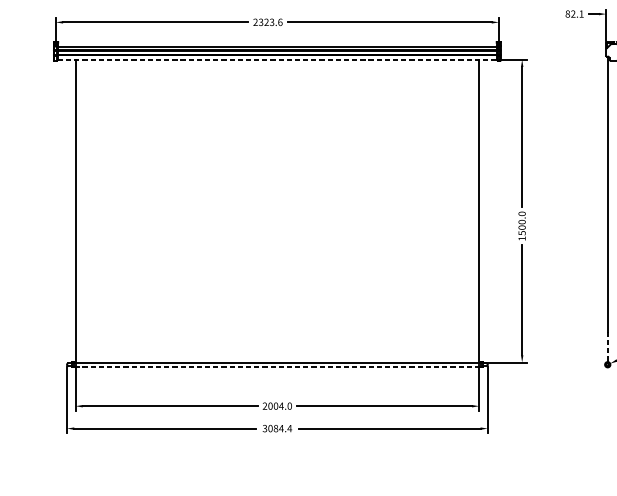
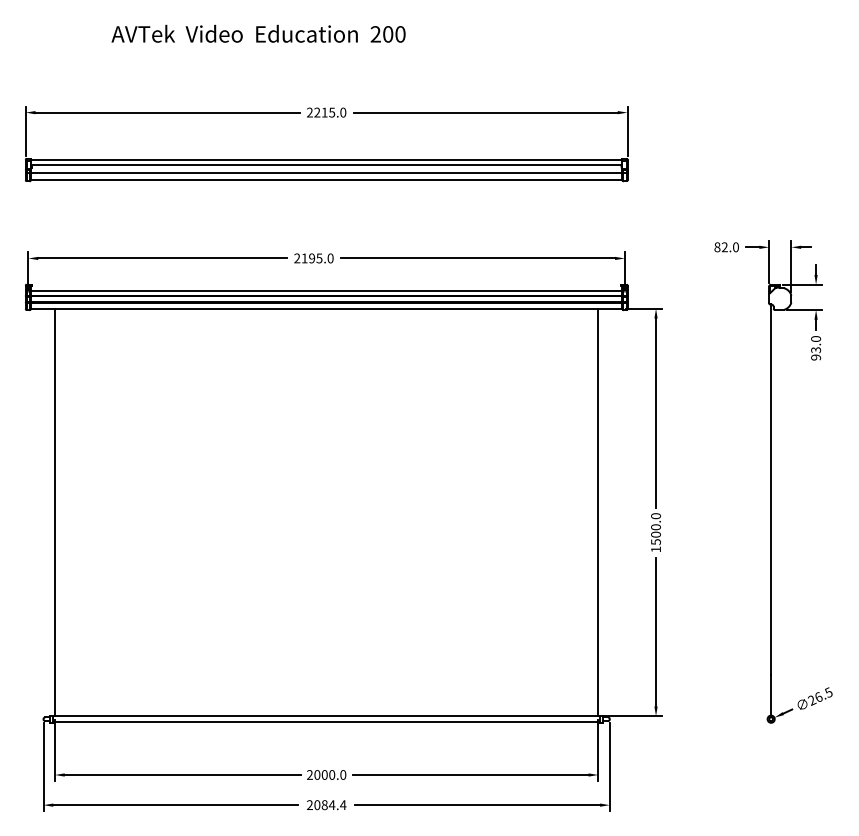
text: (581, 14) -> (735, 247), 82.1 -> 82.0
text: (270, 22) -> (317, 258), 2323.6 -> 2195.0
line: (278, 59) -> (327, 308), dashed -> solid
line: (607, 347) -> (771, 695), dashed -> solid
line: (278, 367) -> (327, 722), dashed -> solid
text: (281, 405) -> (331, 774), 2004.0 -> 2000.0
text: (264, 428) -> (309, 805), 3084.4 -> 2084.4

